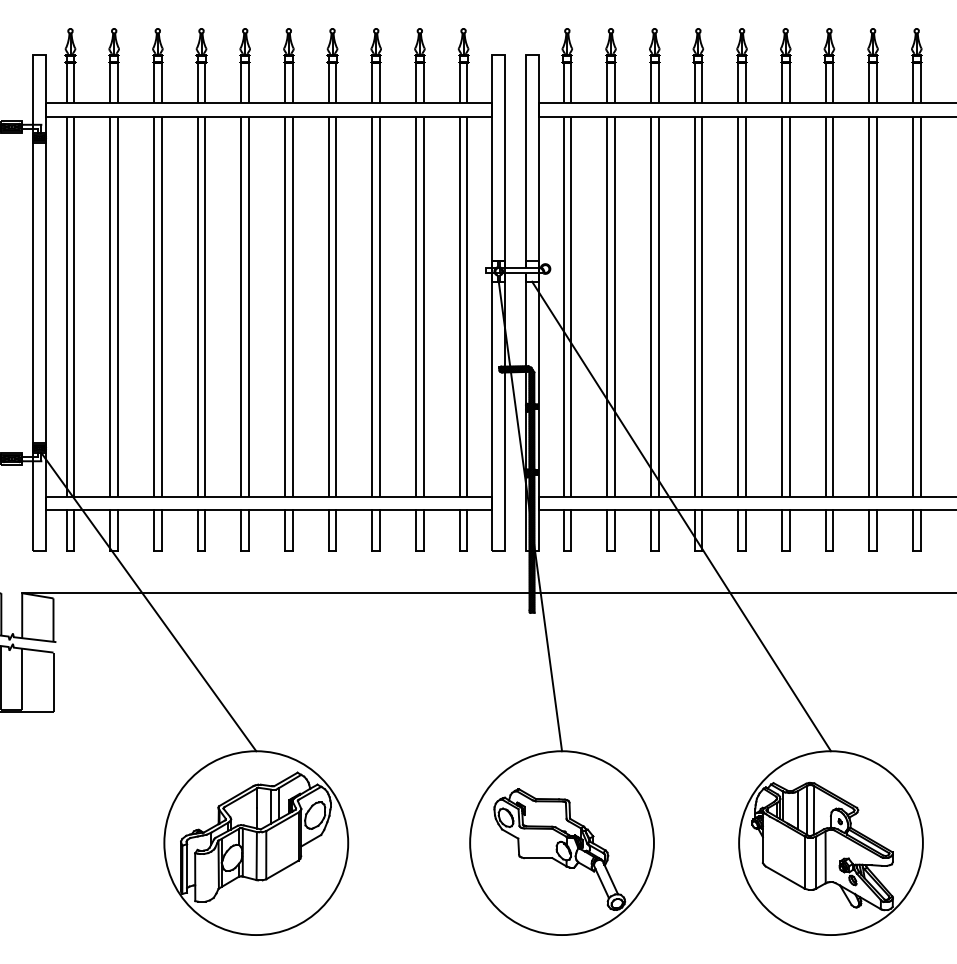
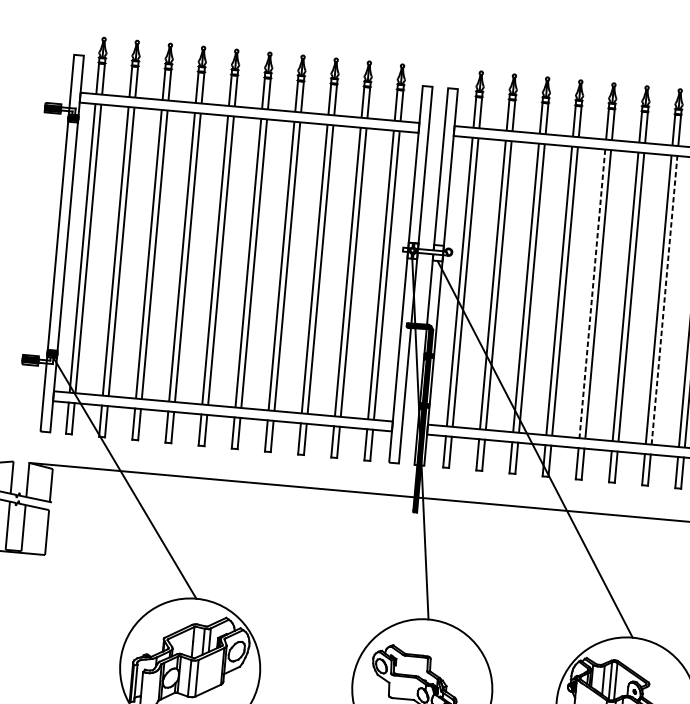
line: (833, 306) -> (664, 300), solid -> dashed
line: (738, 307) -> (592, 294), solid -> dashed

